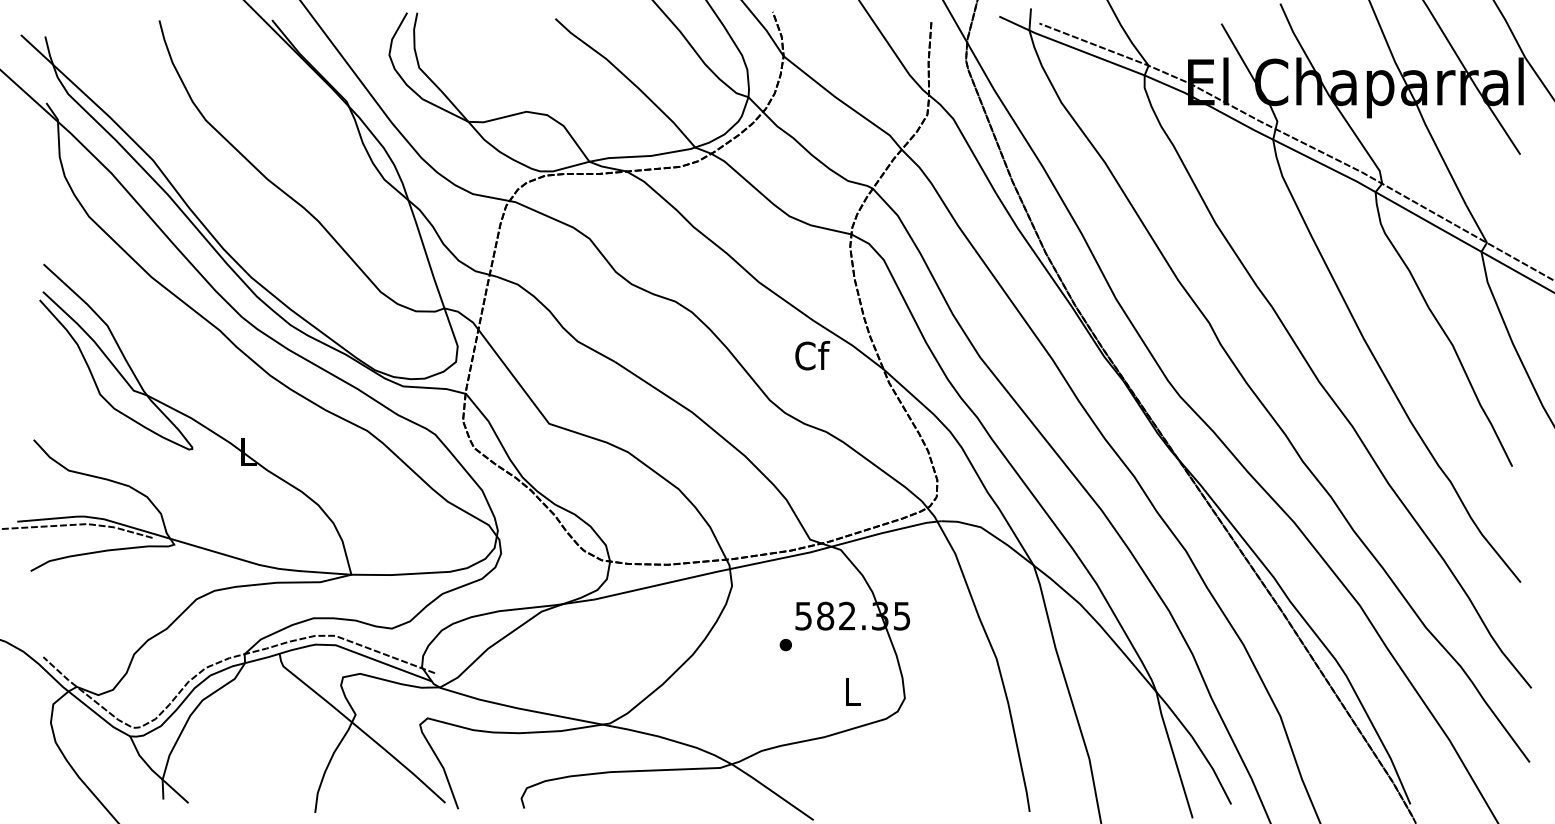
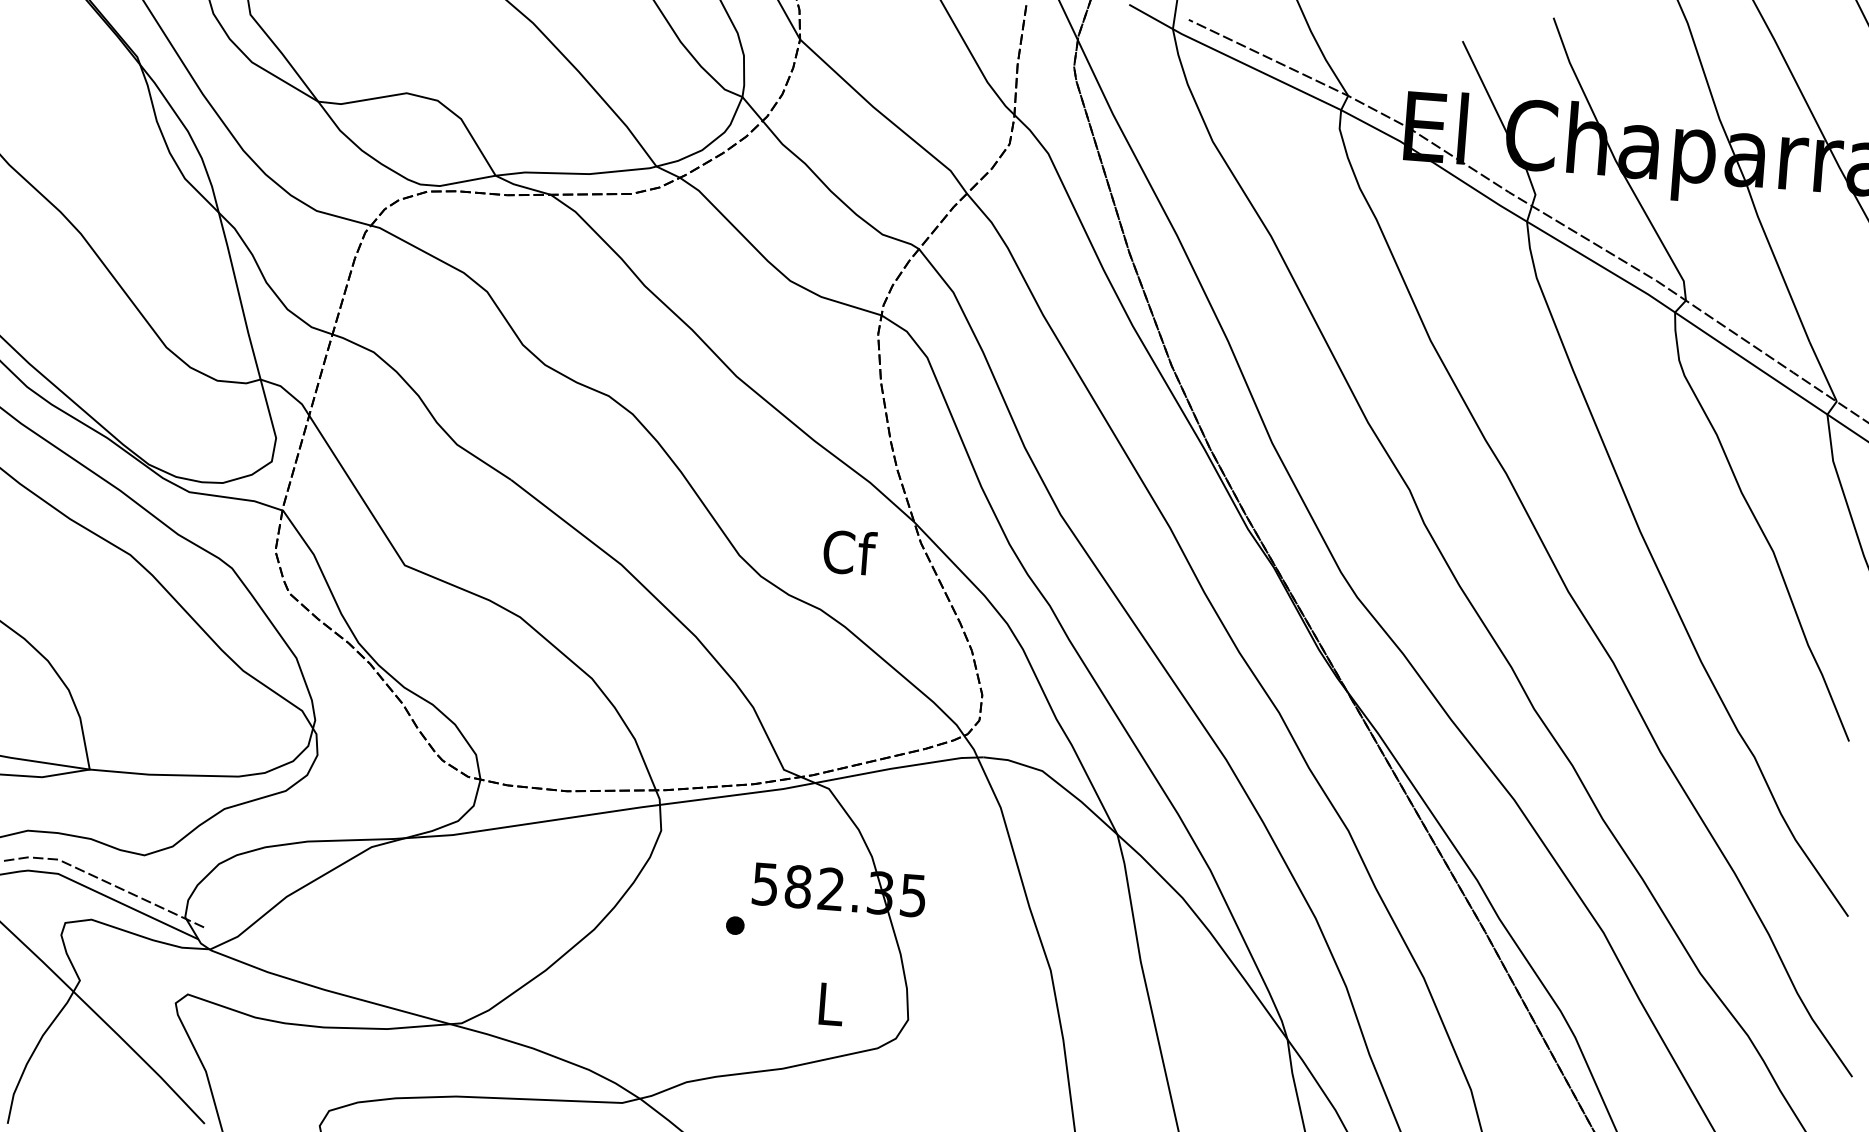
text: (812, 355) -> (849, 552), moved

